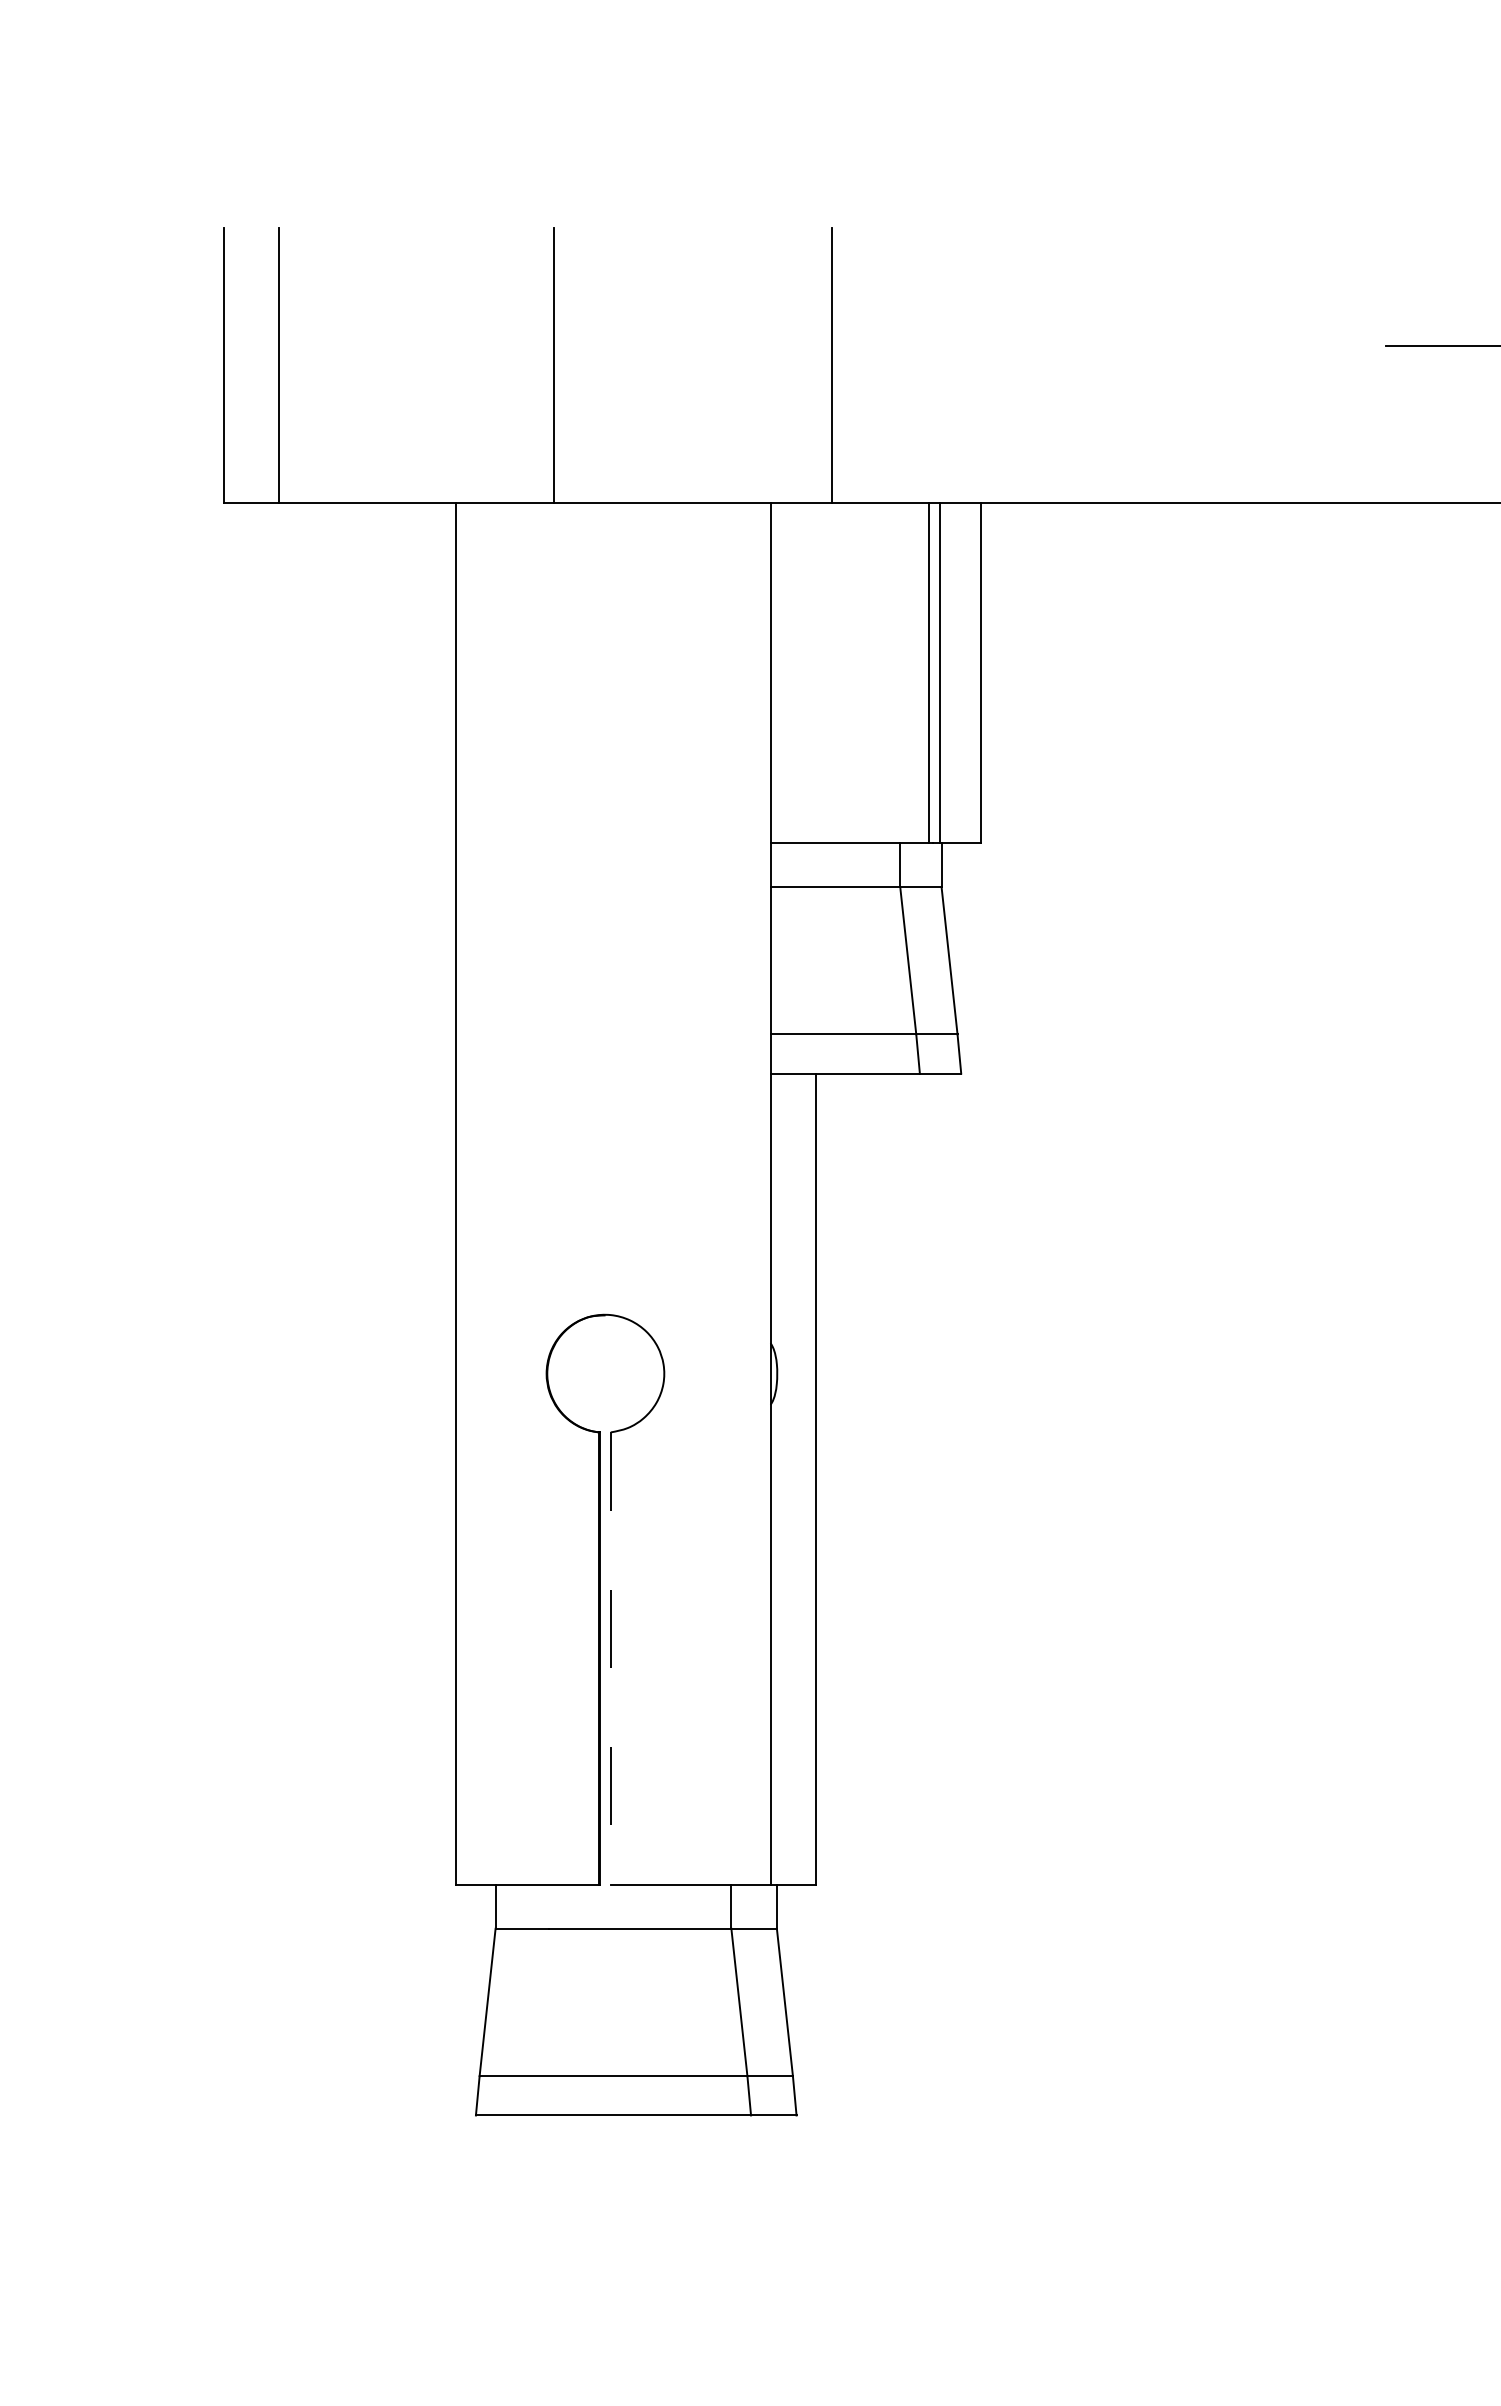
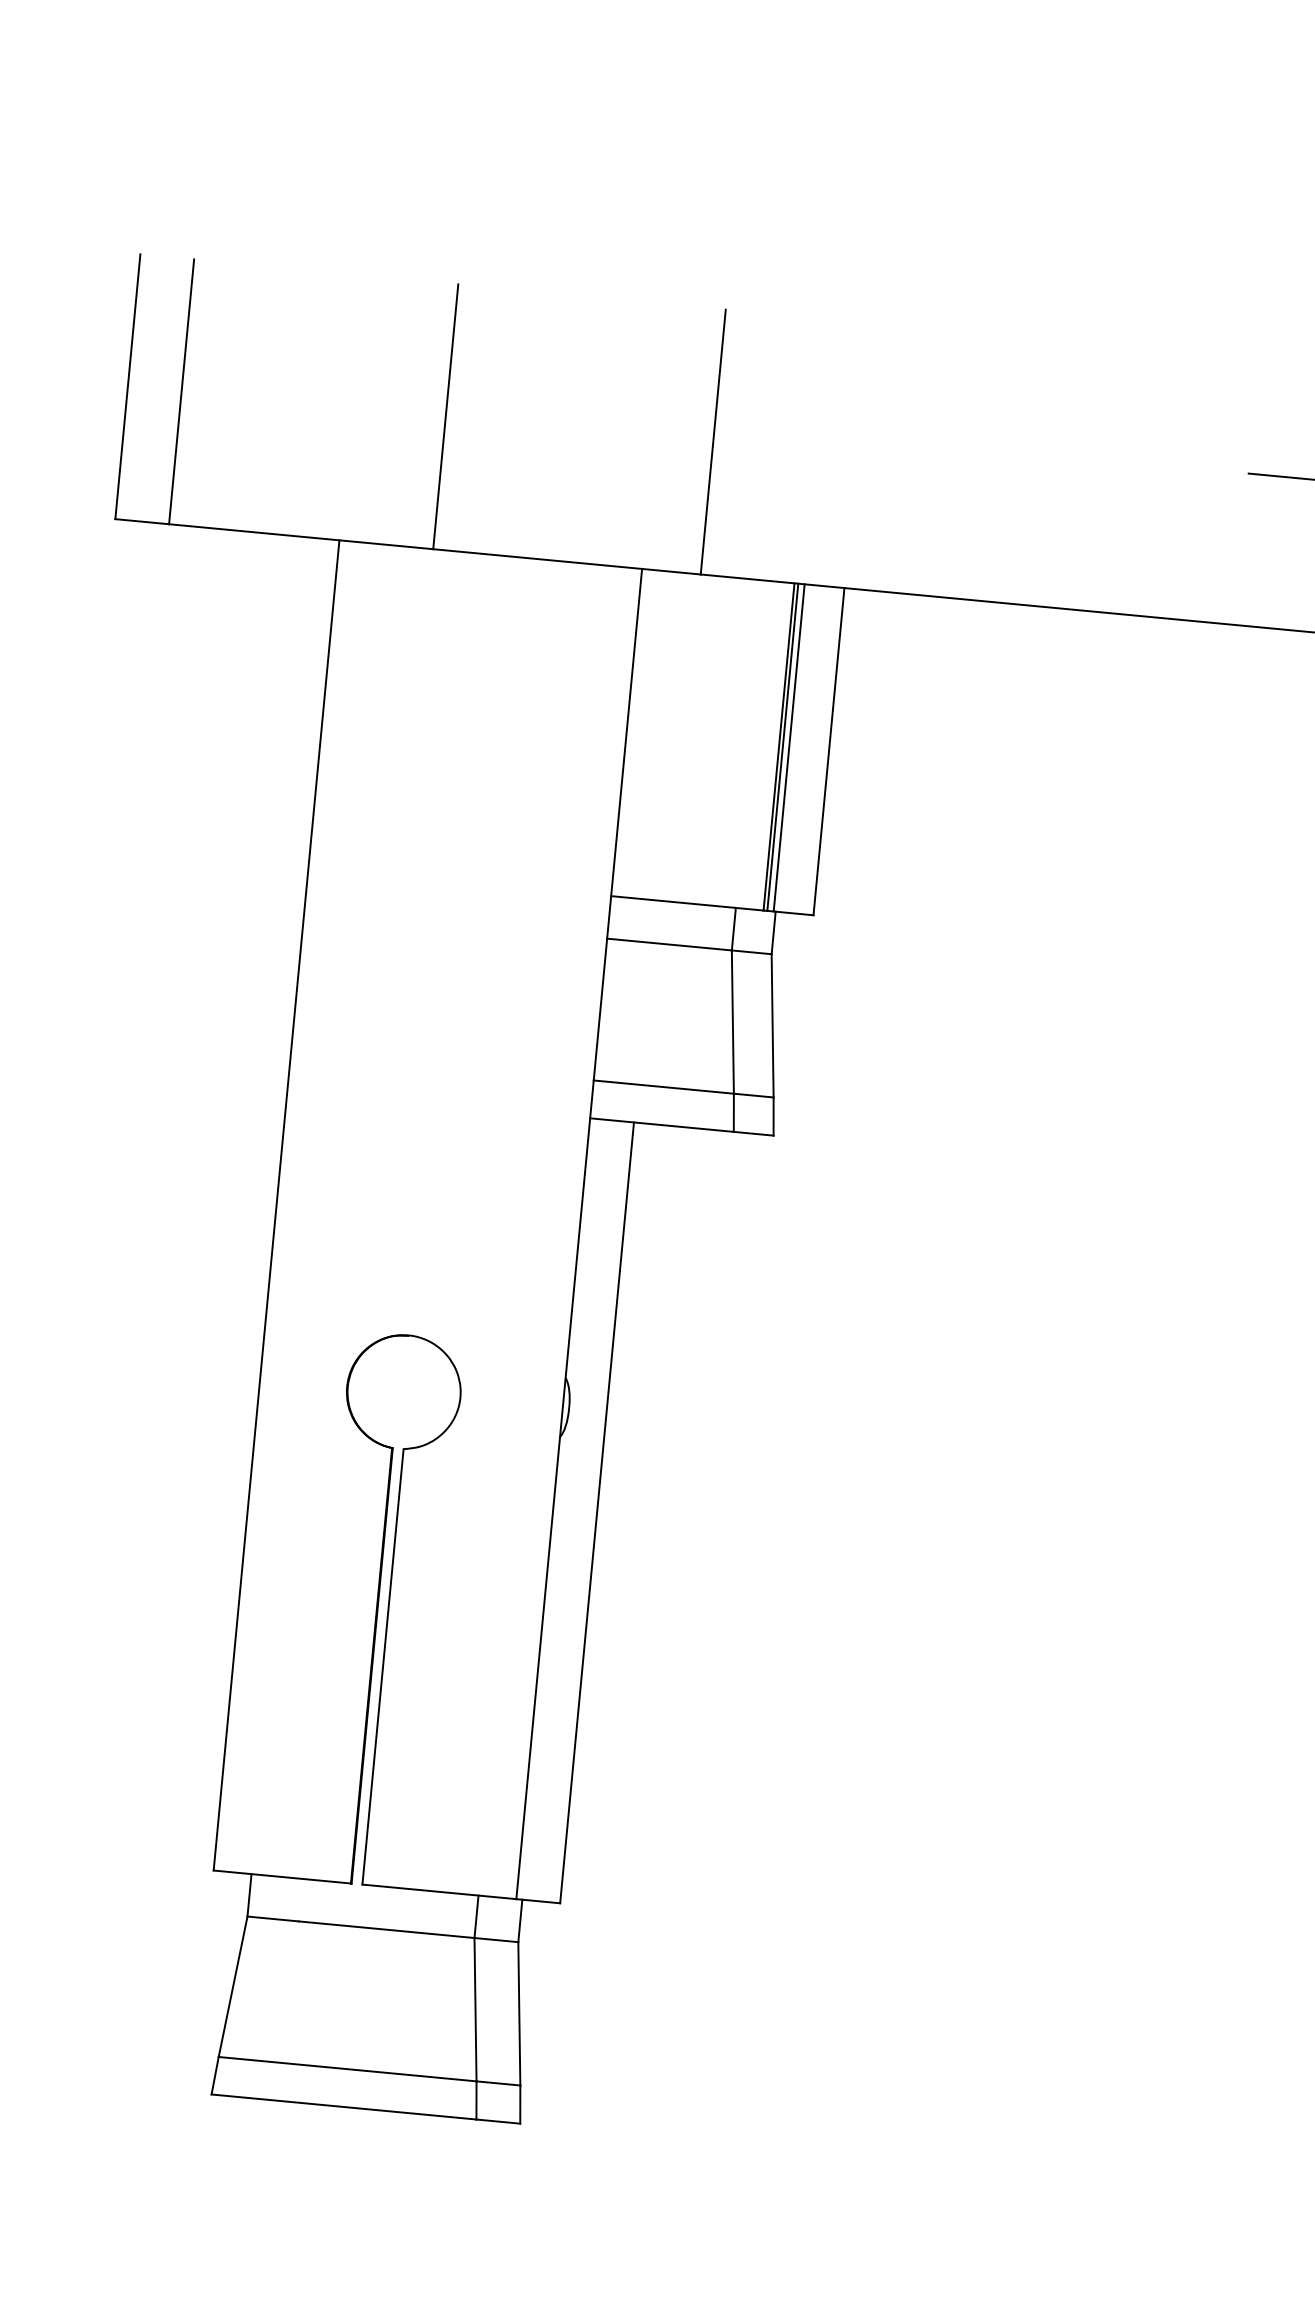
line: (932, 672) -> (782, 746), added
line: (610, 1659) -> (382, 1667), dashed -> solid

